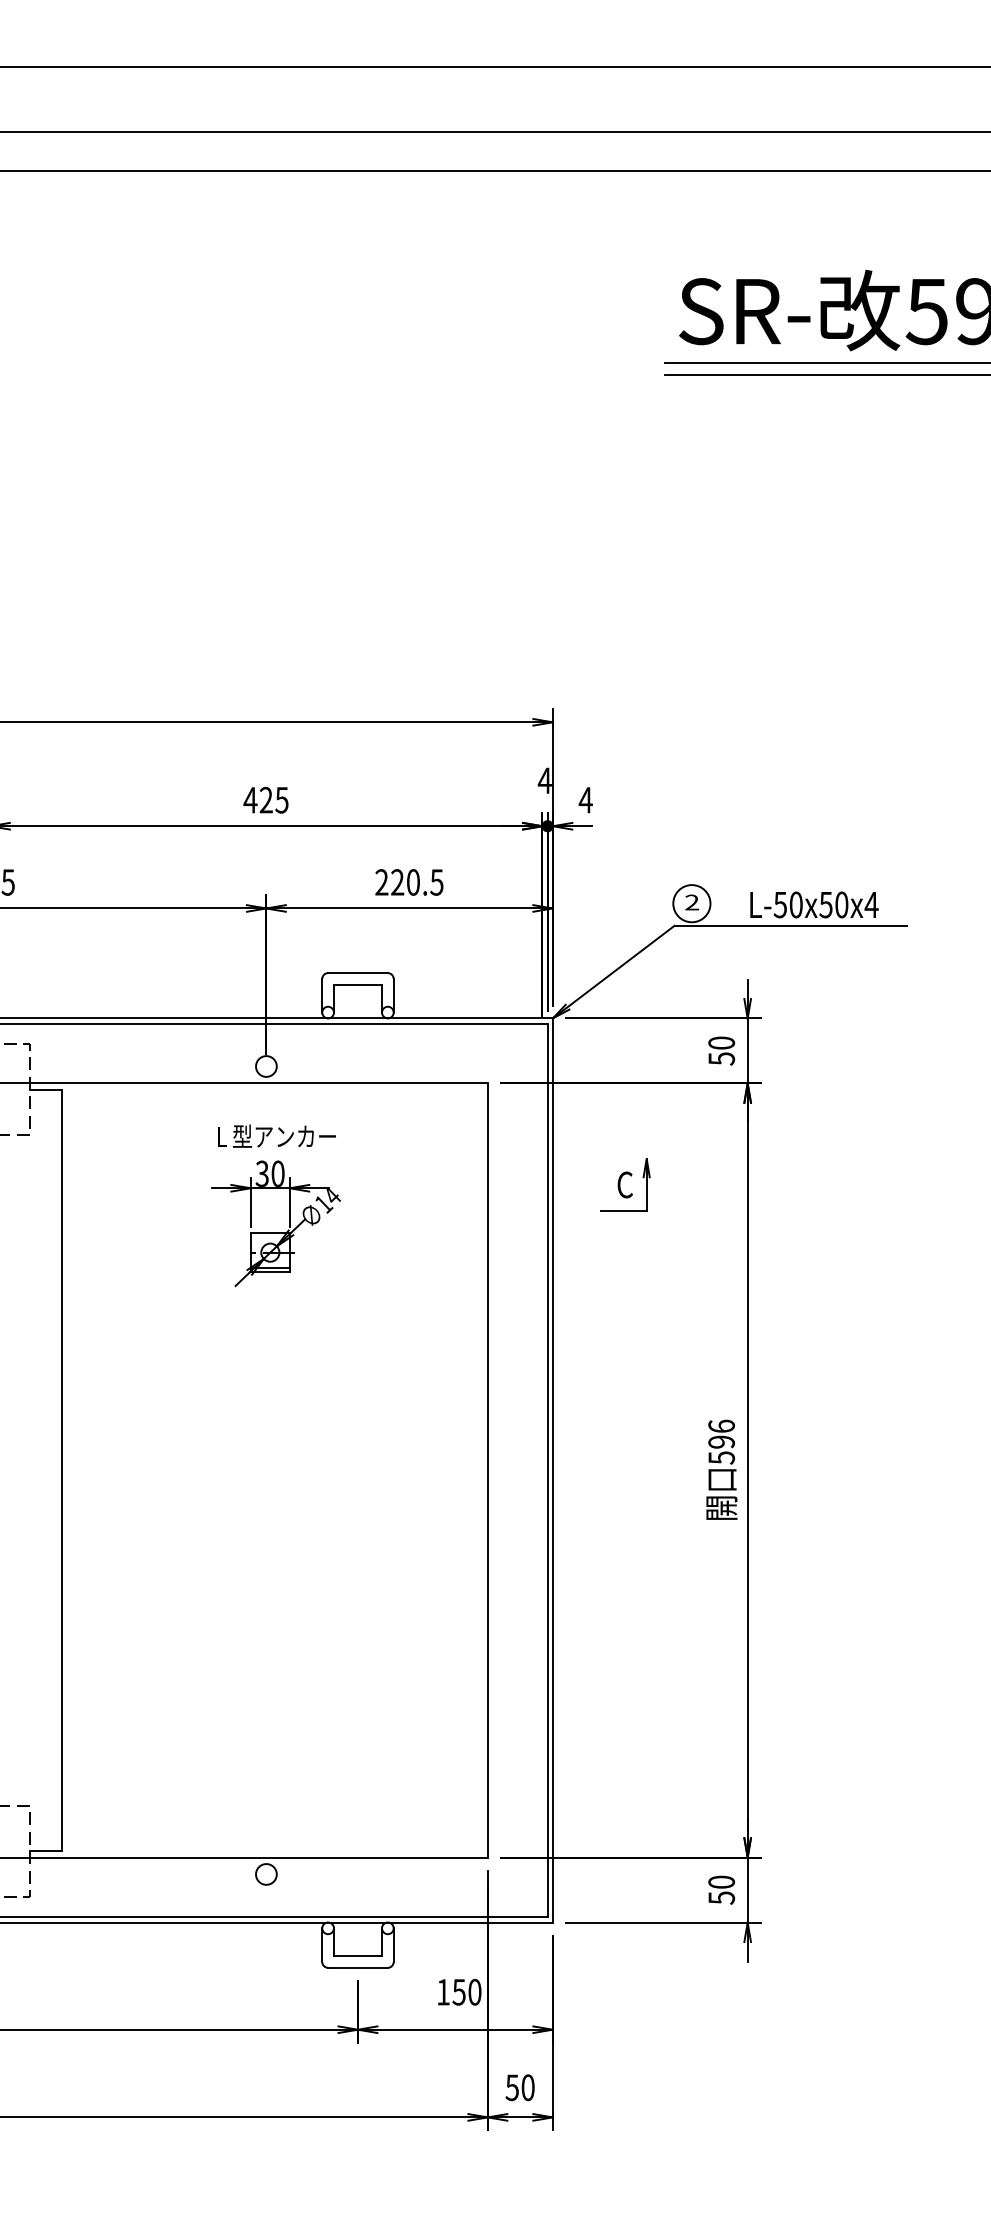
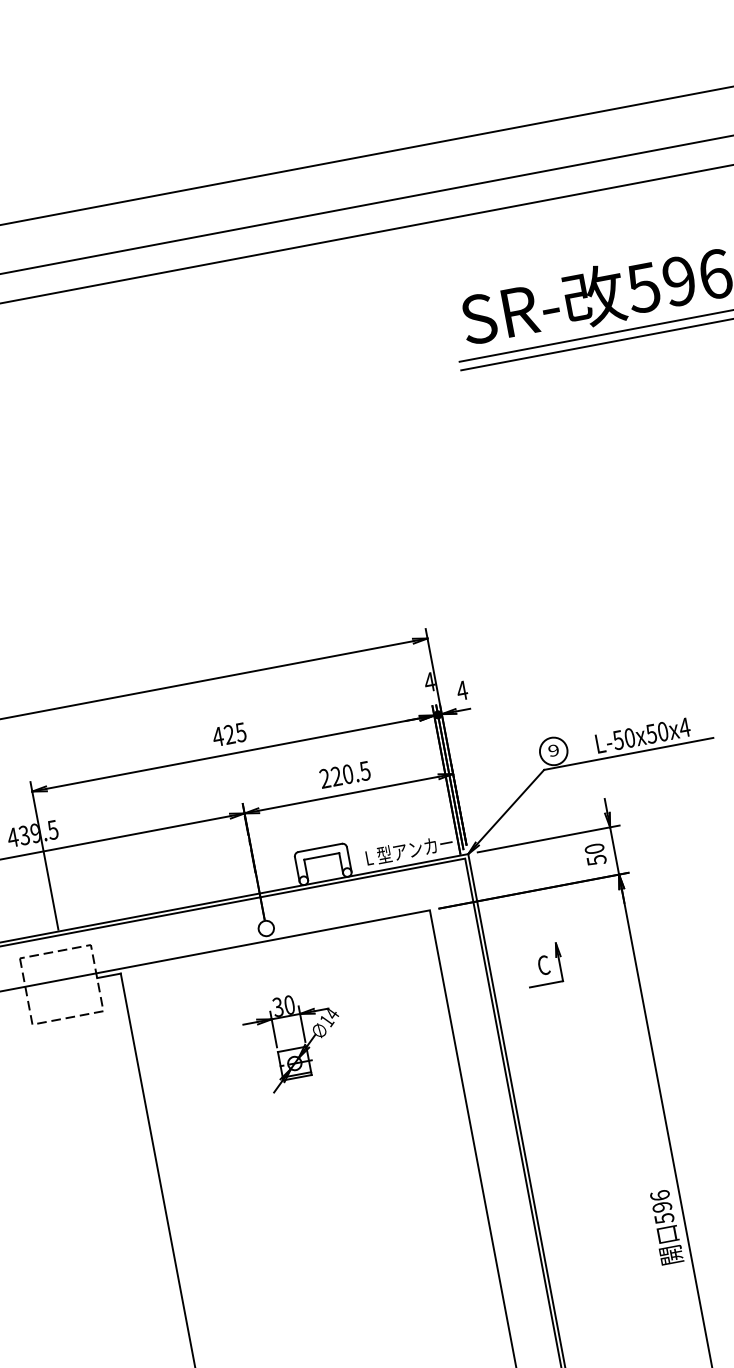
text: (692, 902) -> (554, 750), 2 -> 9
text: (276, 1135) -> (409, 849), moved
text: (721, 1469) -> (665, 1227), moved

